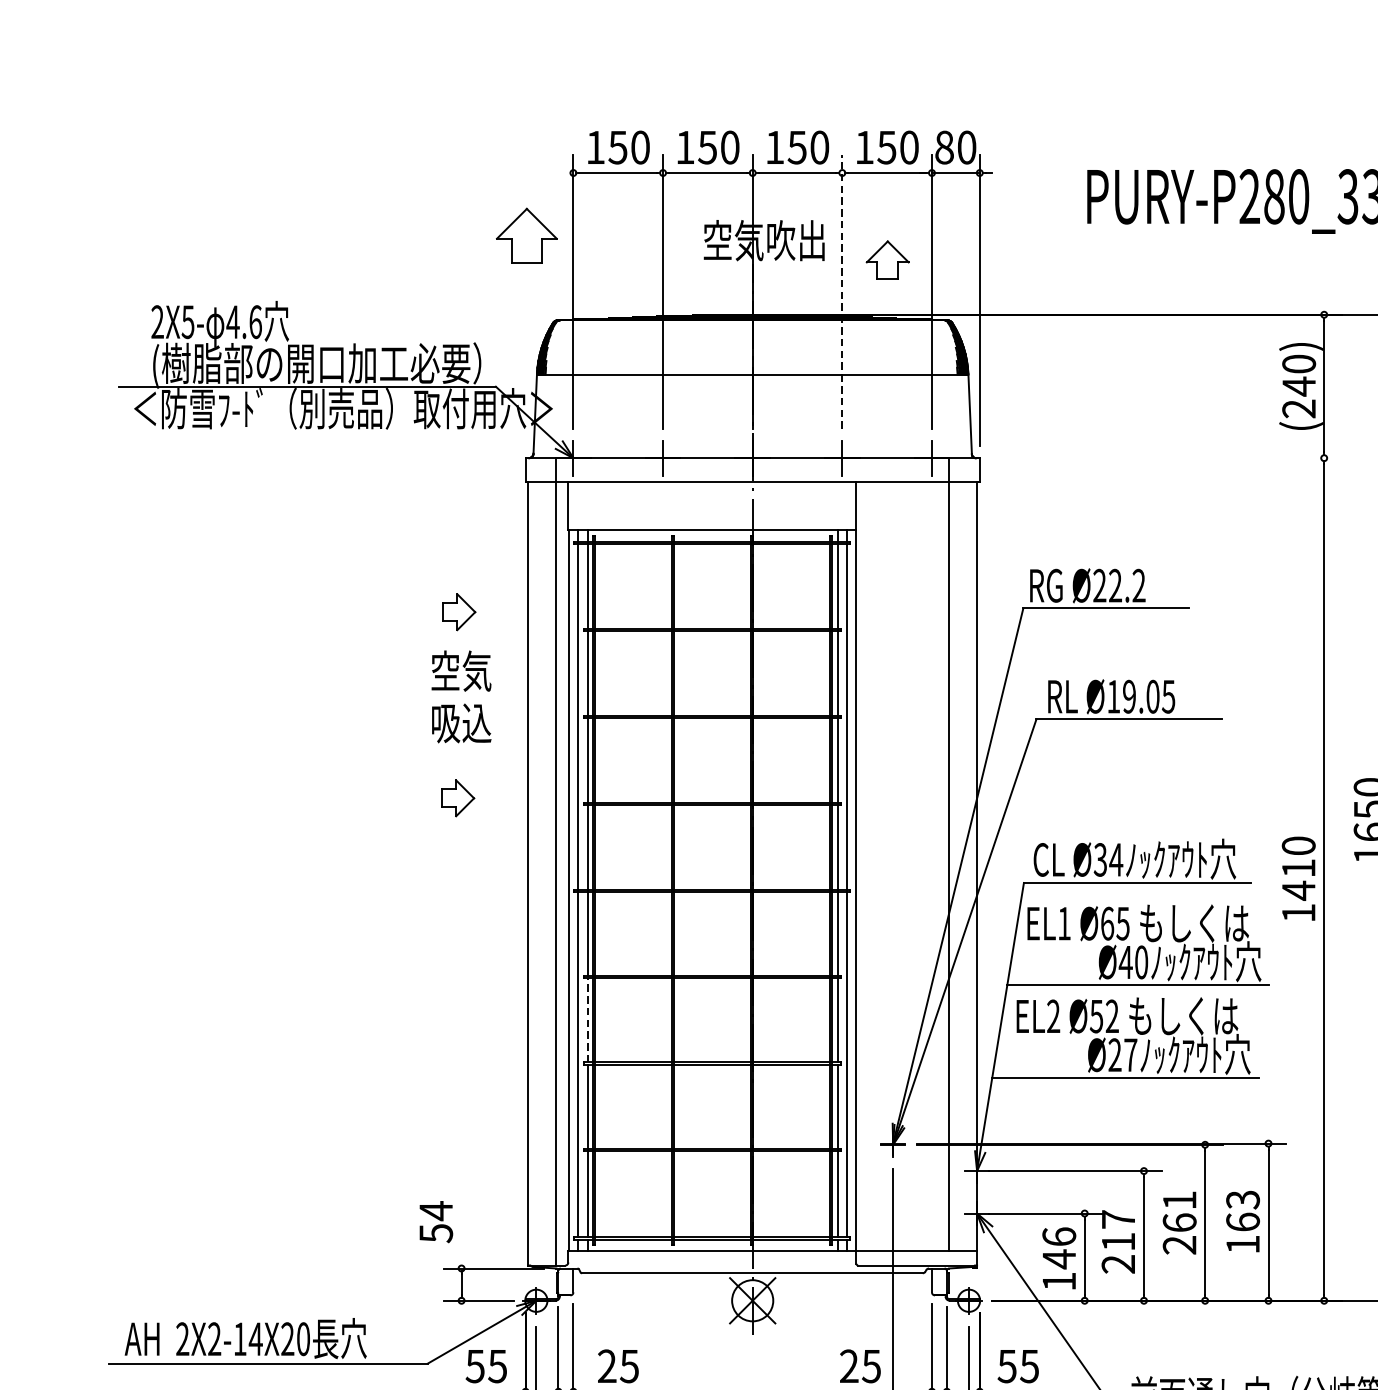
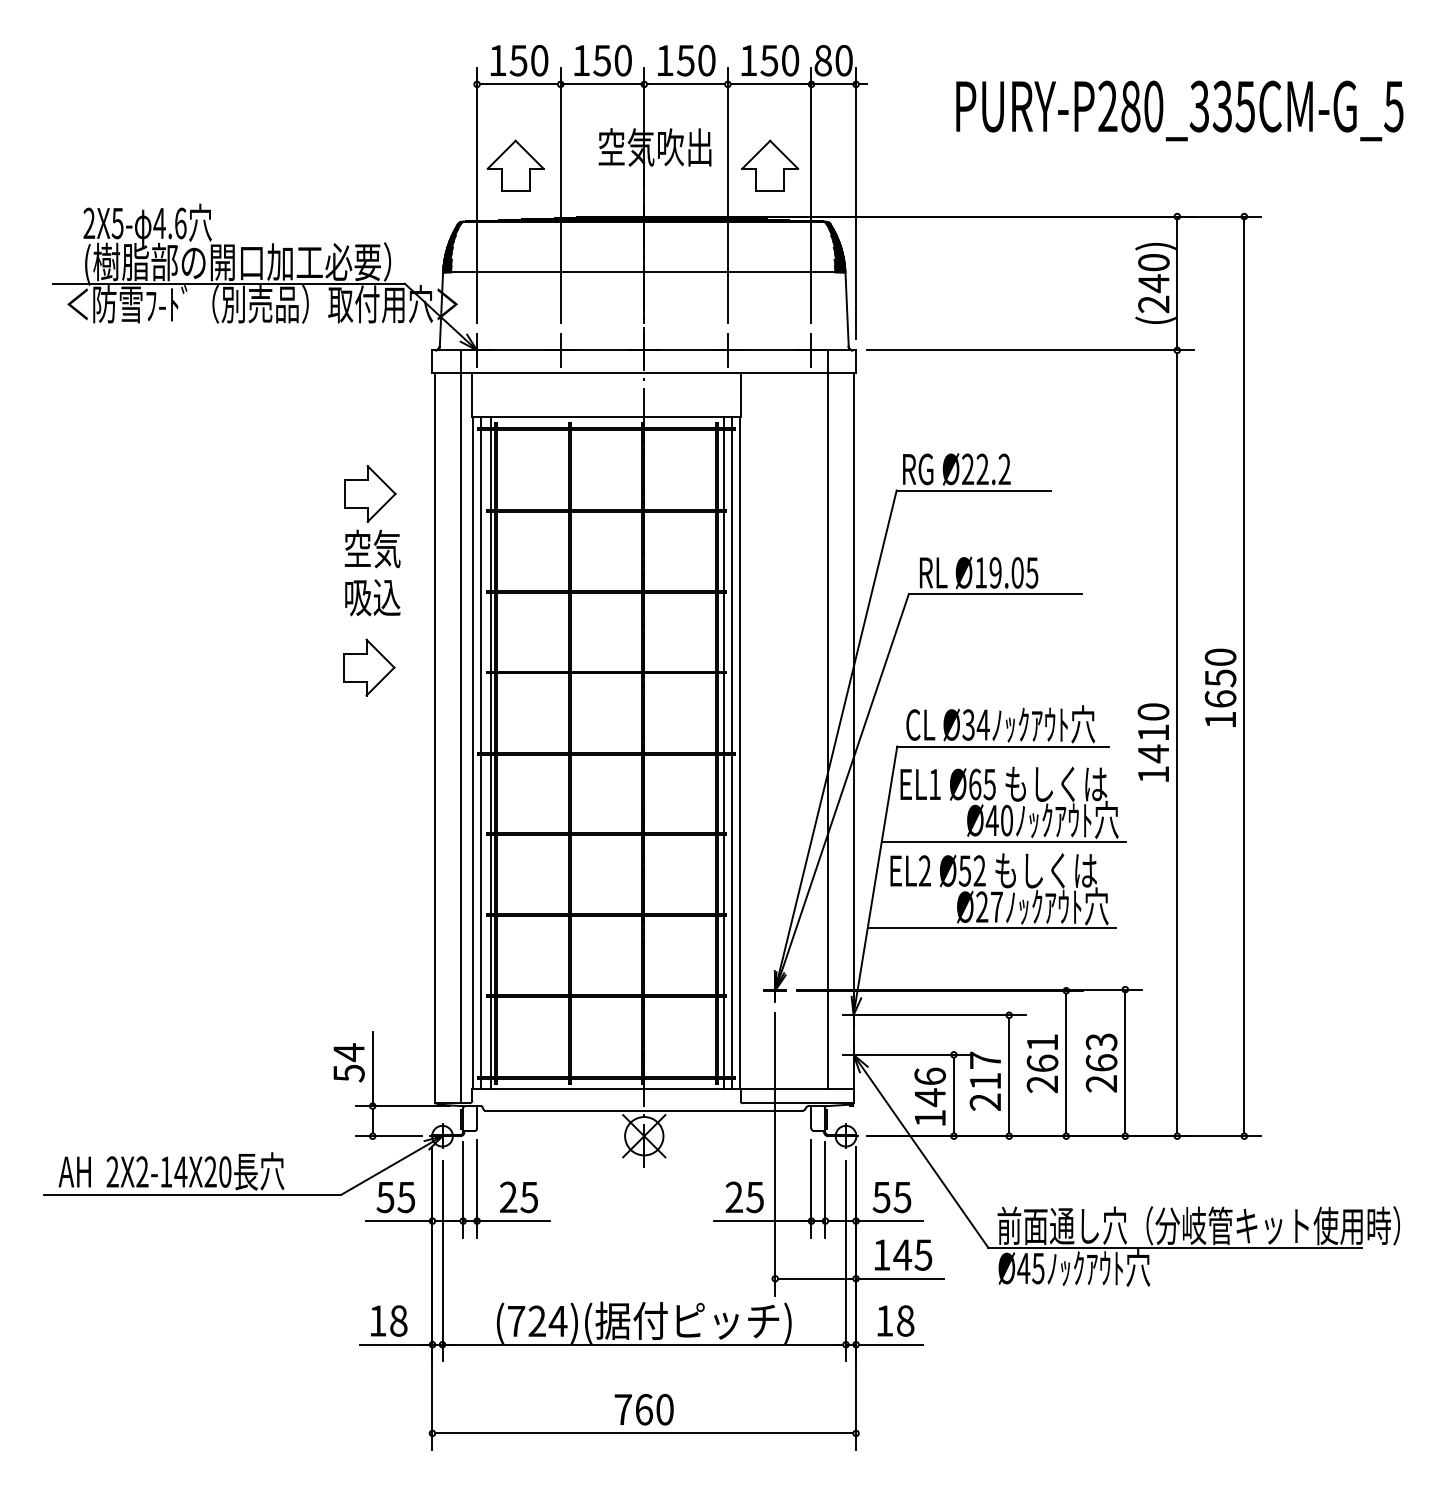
part: (526, 235) -> (515, 165), moved
part: (888, 259) -> (770, 165), size x1.43
line: (841, 292) -> (727, 195), dashed -> solid
line: (1166, 458) -> (1030, 350), added
part: (459, 611) -> (370, 493), size x1.67
part: (458, 798) -> (369, 667), size x1.67
line: (587, 1020) -> (490, 874), dashed -> solid
line: (461, 1228) -> (372, 1068), added
text: (1241, 1244) -> (1100, 1083), 163 -> 263

